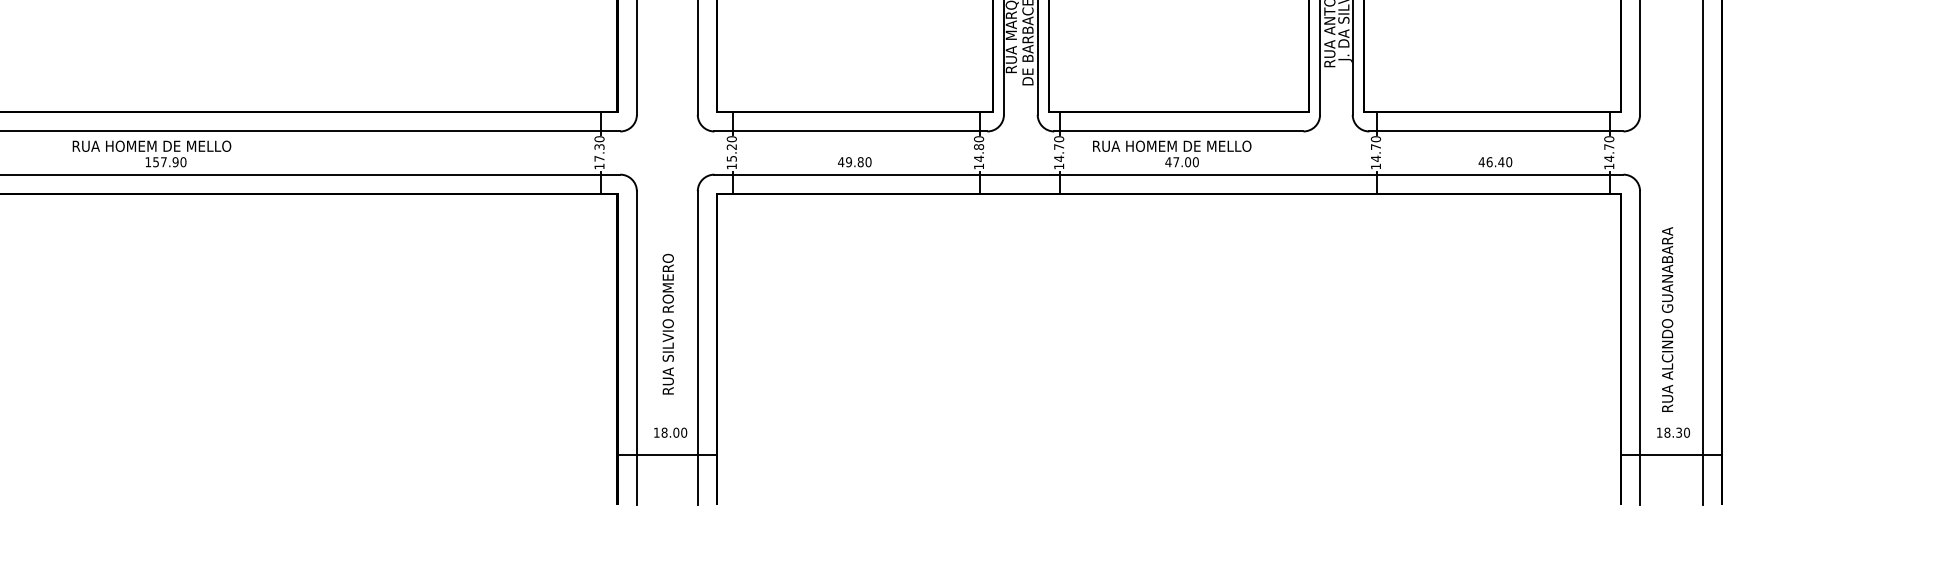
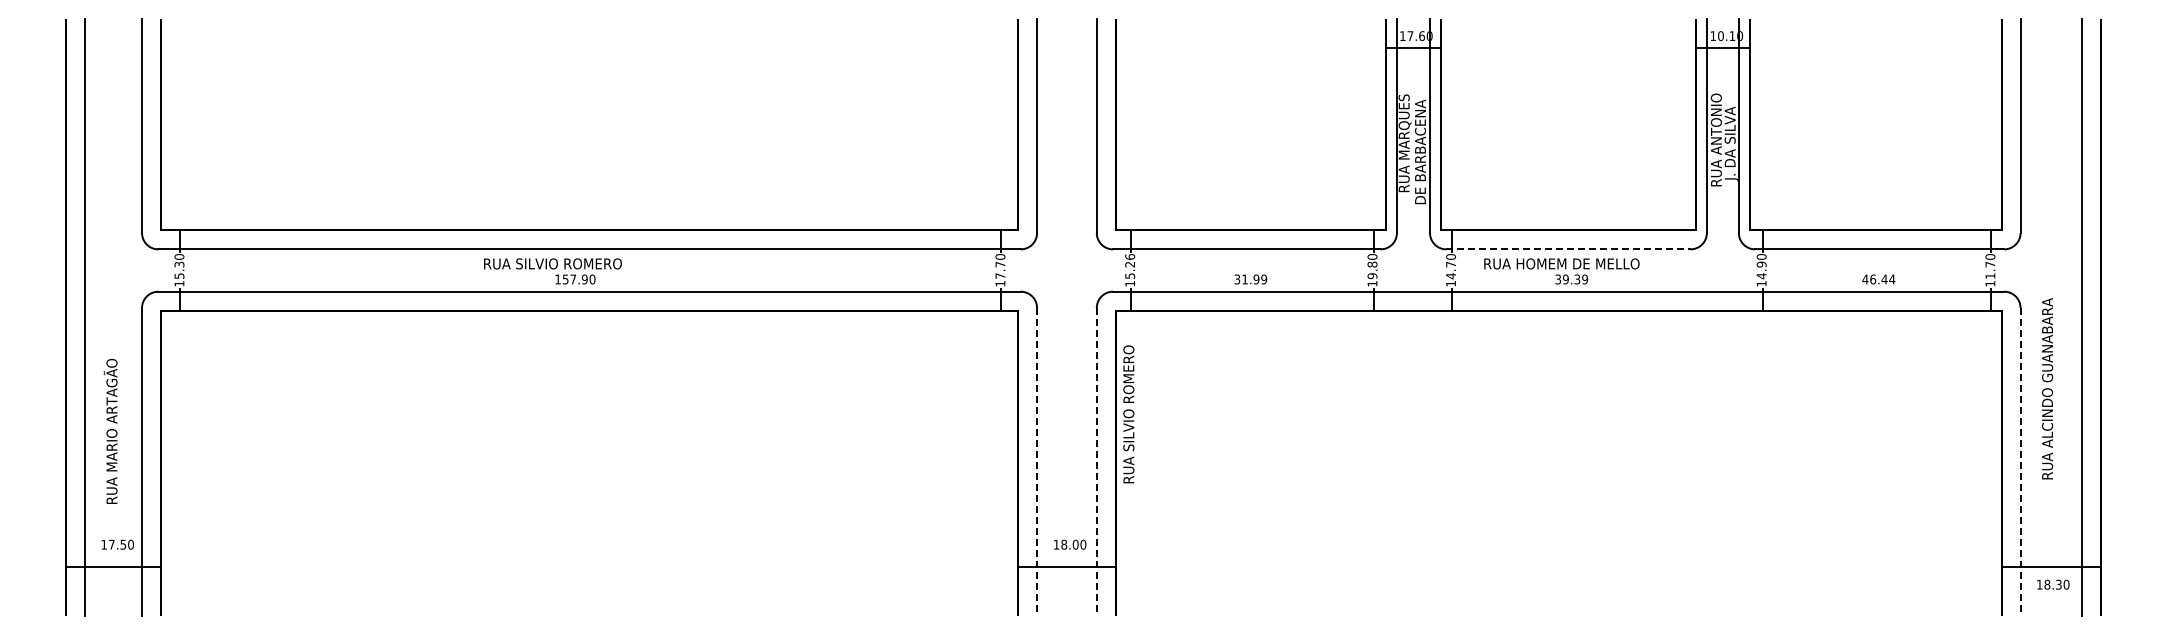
line: (1178, 131) -> (1568, 249), solid -> dashed
text: (731, 138) -> (1129, 256), 15.20 -> 15.26
text: (168, 145) -> (577, 263), RUA HOMEM DE MELLO -> RUA SILVIO ROMERO
text: (599, 146) -> (1000, 264), 17.30 -> 17.70
text: (1375, 146) -> (1761, 264), 14.70 -> 14.90
text: (979, 159) -> (1372, 276), 14.80 -> 19.80
text: (1609, 159) -> (1990, 276), 14.70 -> 11.70
text: (854, 162) -> (1250, 279), 49.80 -> 31.99
text: (1182, 162) -> (1571, 279), 47.00 -> 39.39
text: (1509, 162) -> (1892, 279), 46.40 -> 46.44
text: (1667, 319) -> (2047, 388), moved
text: (667, 324) -> (1128, 414), moved
line: (637, 348) -> (1037, 462), solid -> dashed
line: (697, 348) -> (1096, 462), solid -> dashed
line: (1639, 348) -> (2020, 462), solid -> dashed
text: (1673, 432) -> (2053, 584), moved

